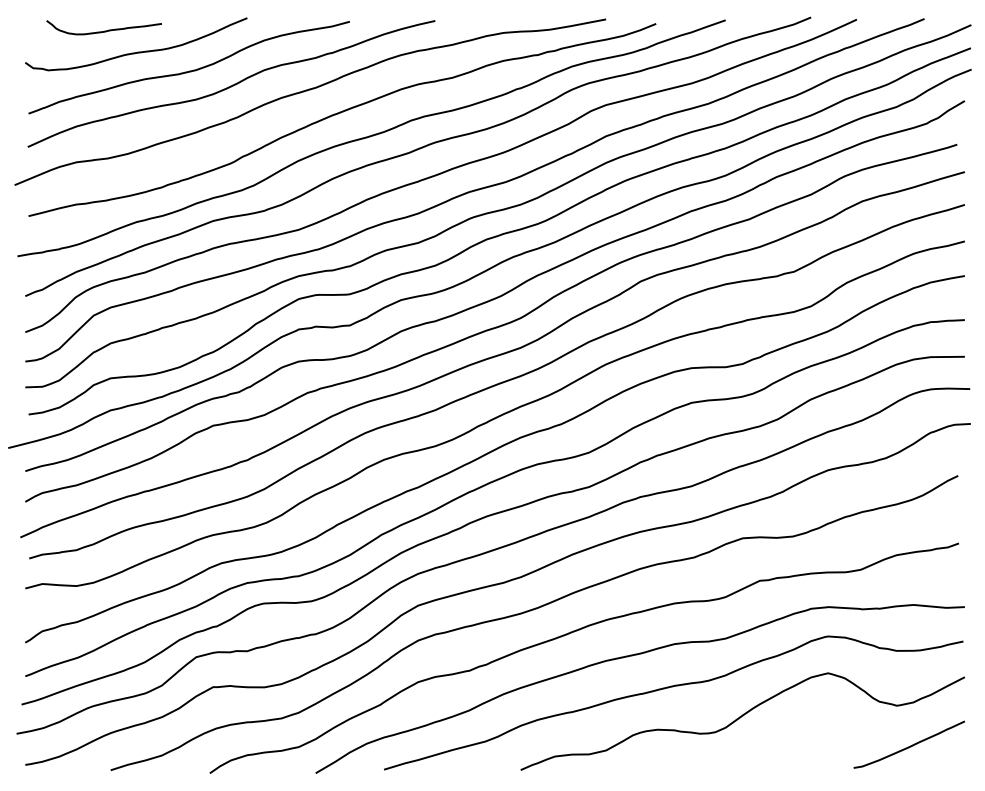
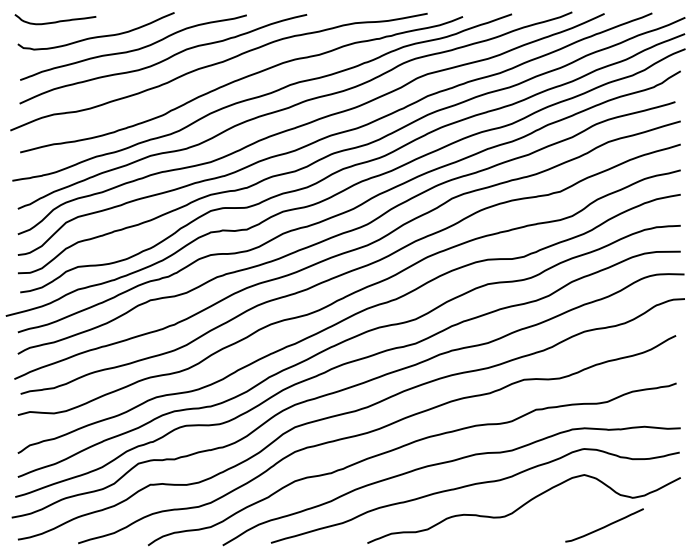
curve: (104, 30) -> (55, 21), moved
curve: (910, 744) -> (605, 525), moved

